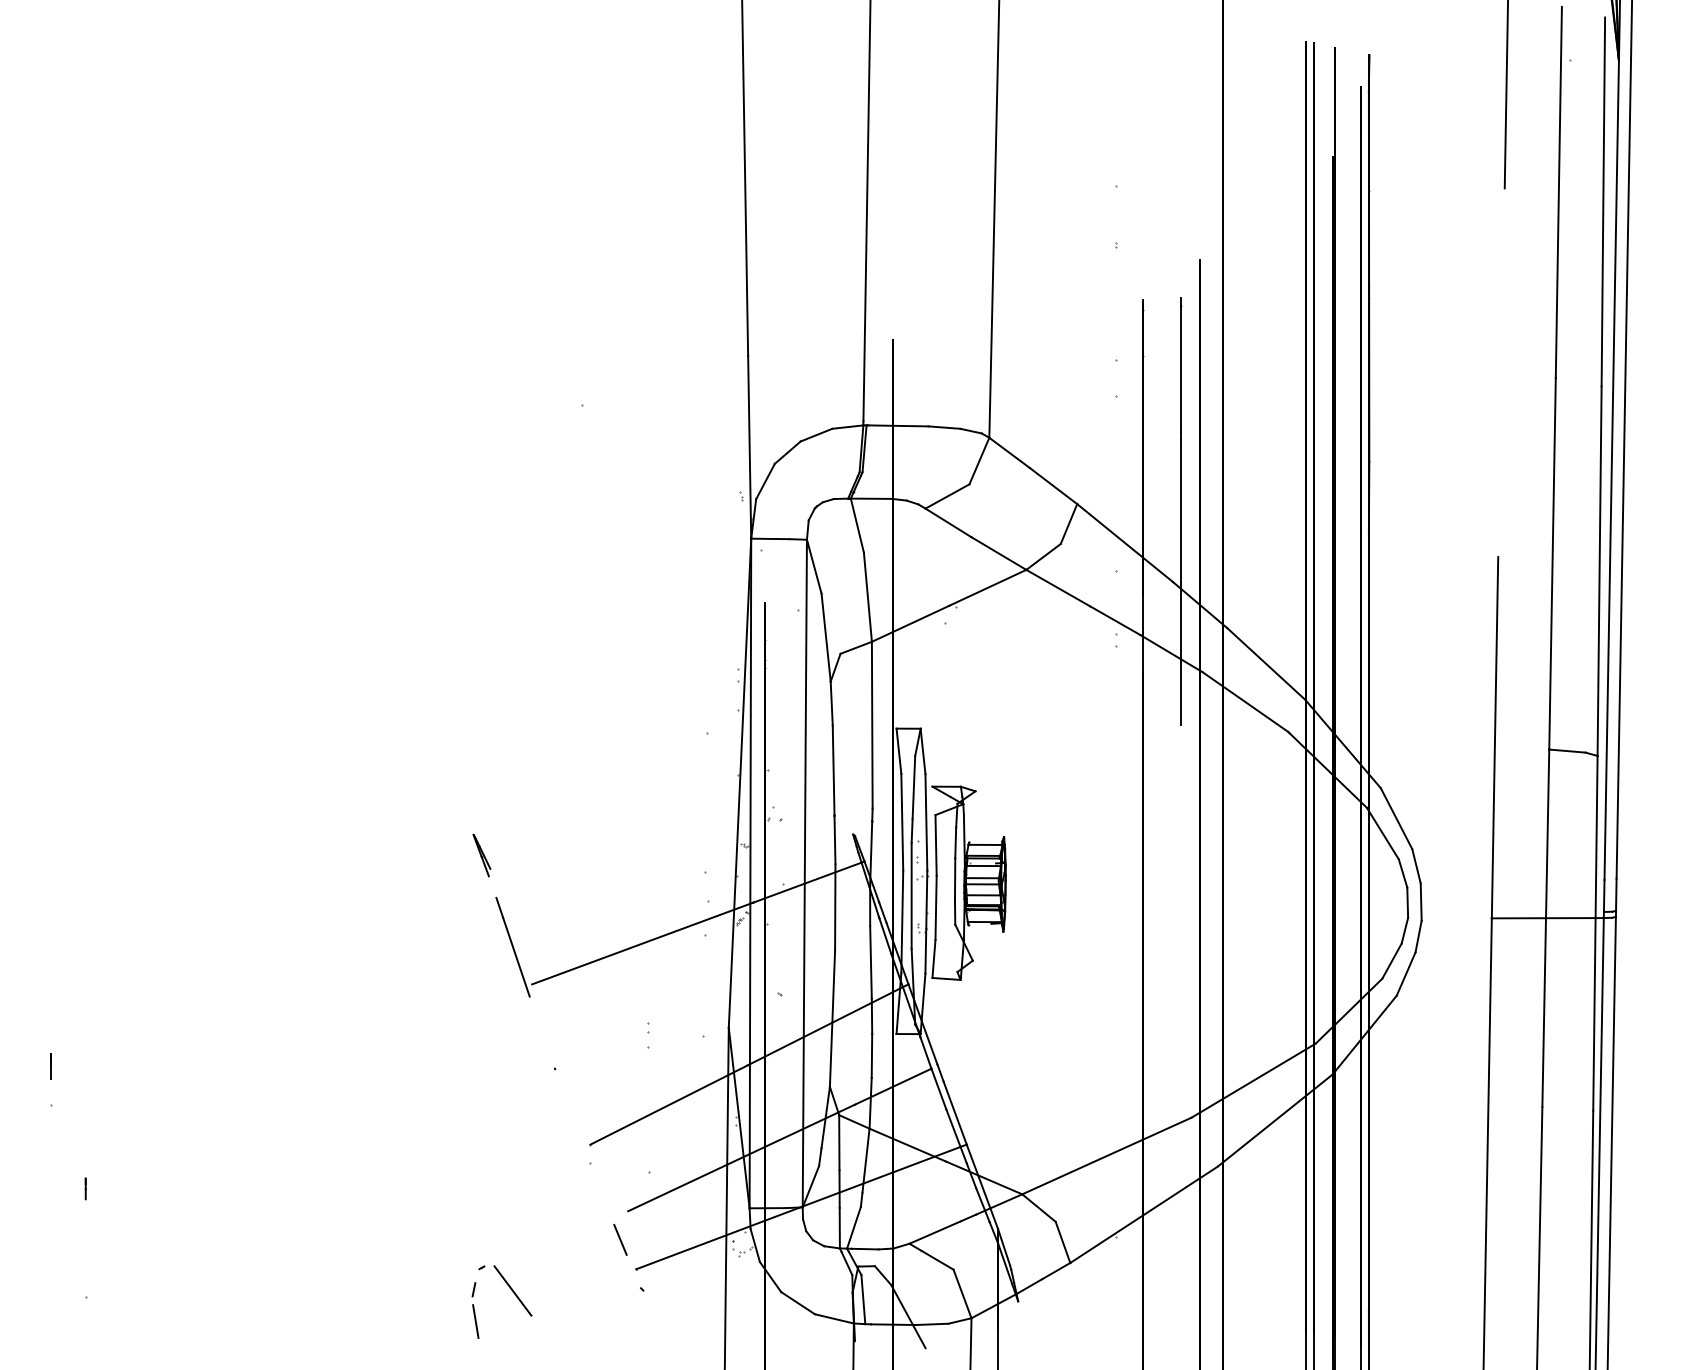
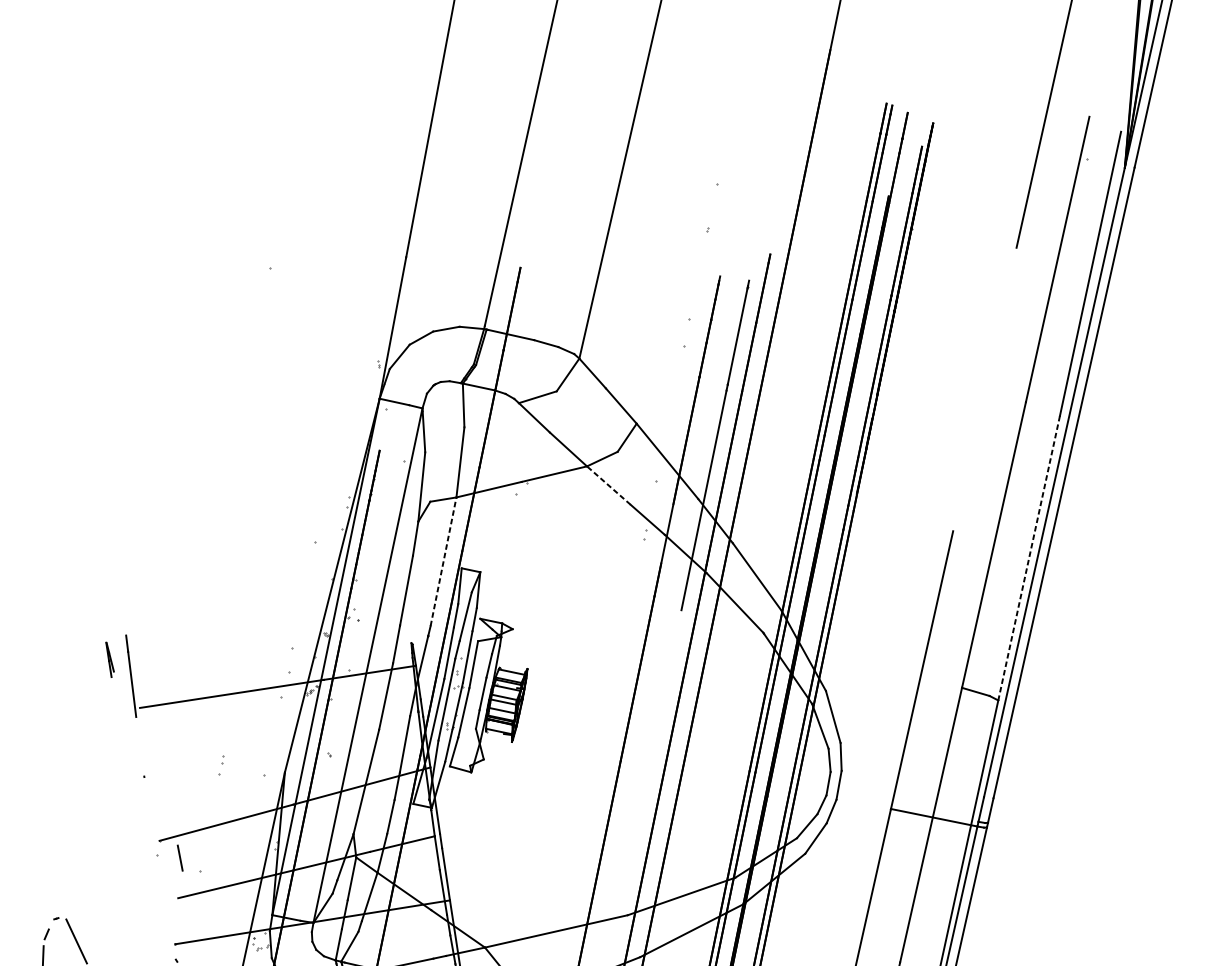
line: (1599, 571) -> (1029, 558), solid -> dashed
line: (1058, 588) -> (608, 485), solid -> dashed
line: (872, 724) -> (443, 561), solid -> dashed
part: (481, 855) -> (109, 659), moved
line: (620, 1239) -> (180, 857), moved

